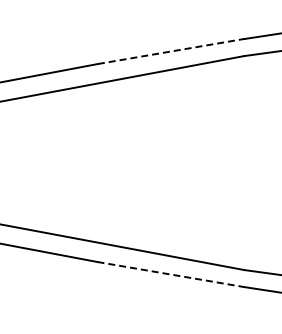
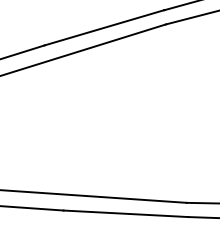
line: (171, 51) -> (104, 27), dashed -> solid
line: (171, 274) -> (126, 213), dashed -> solid

